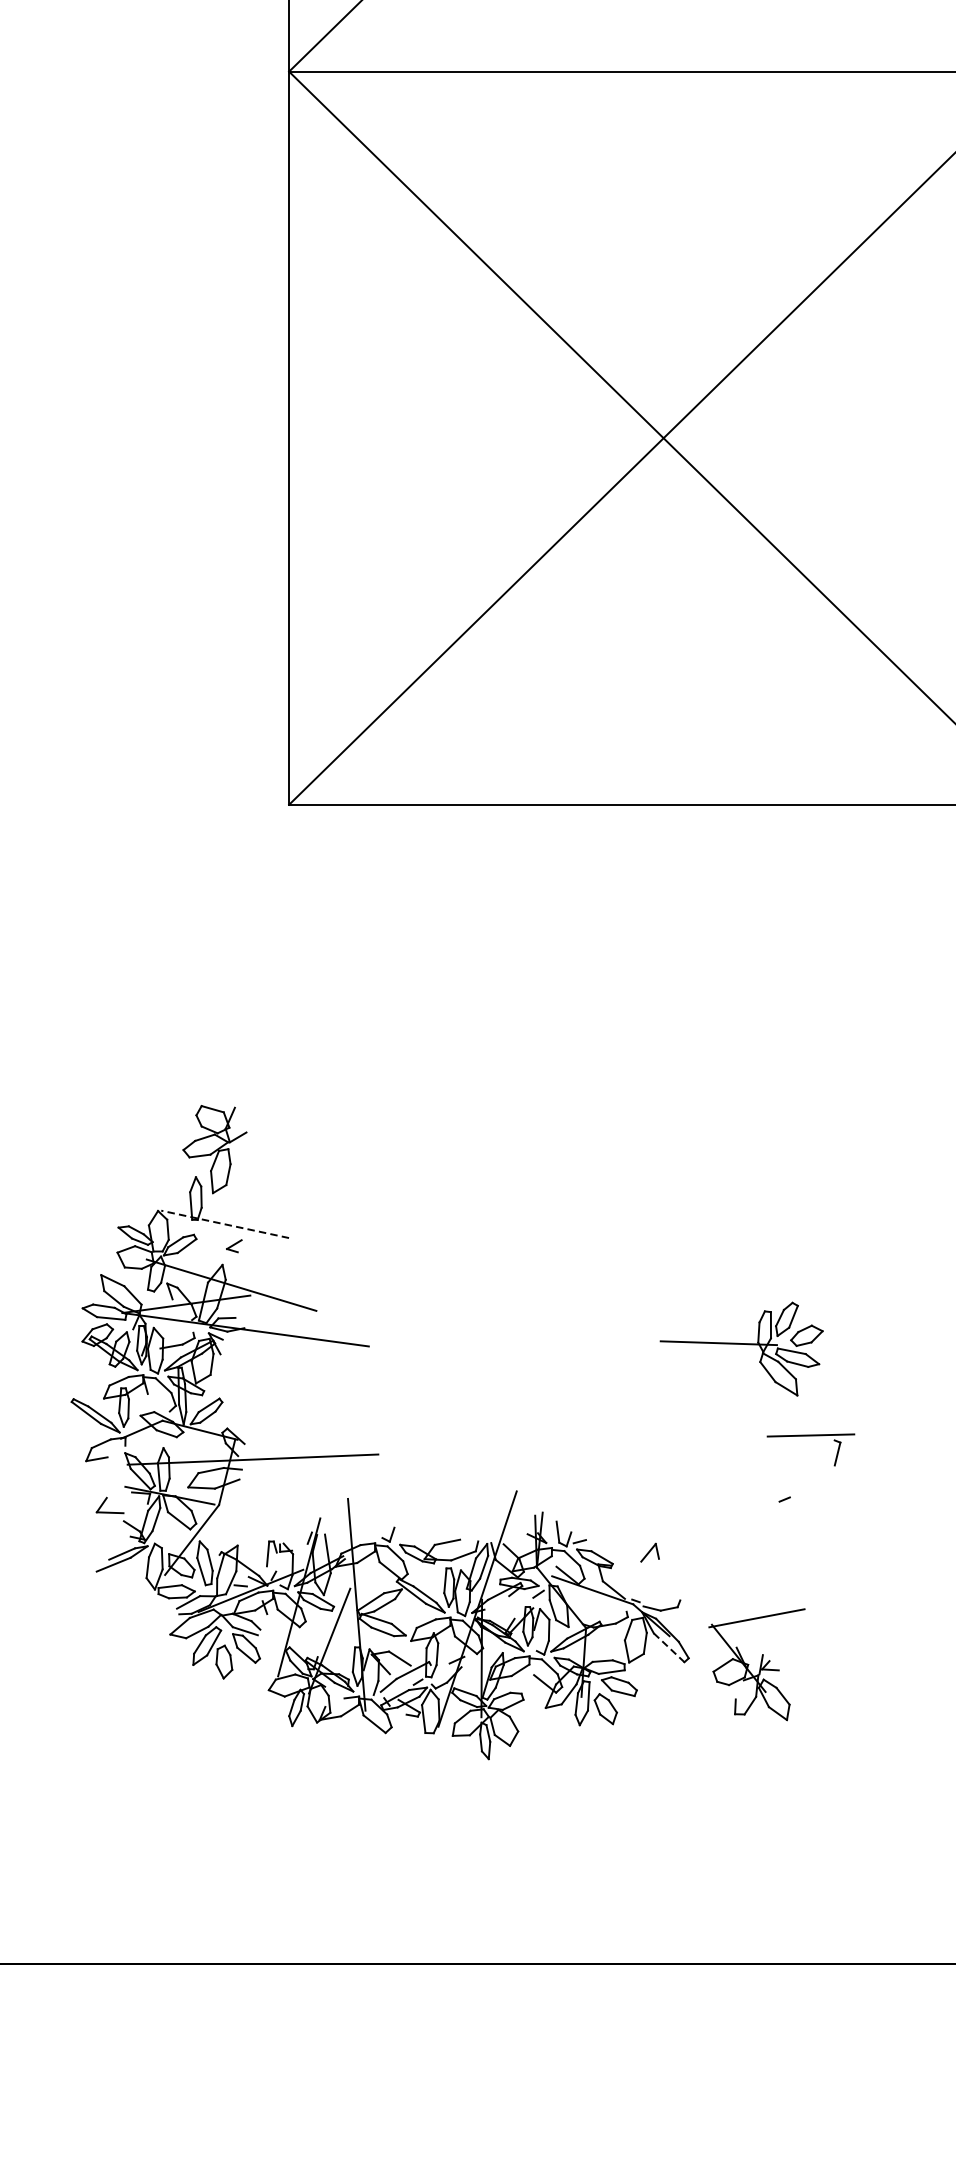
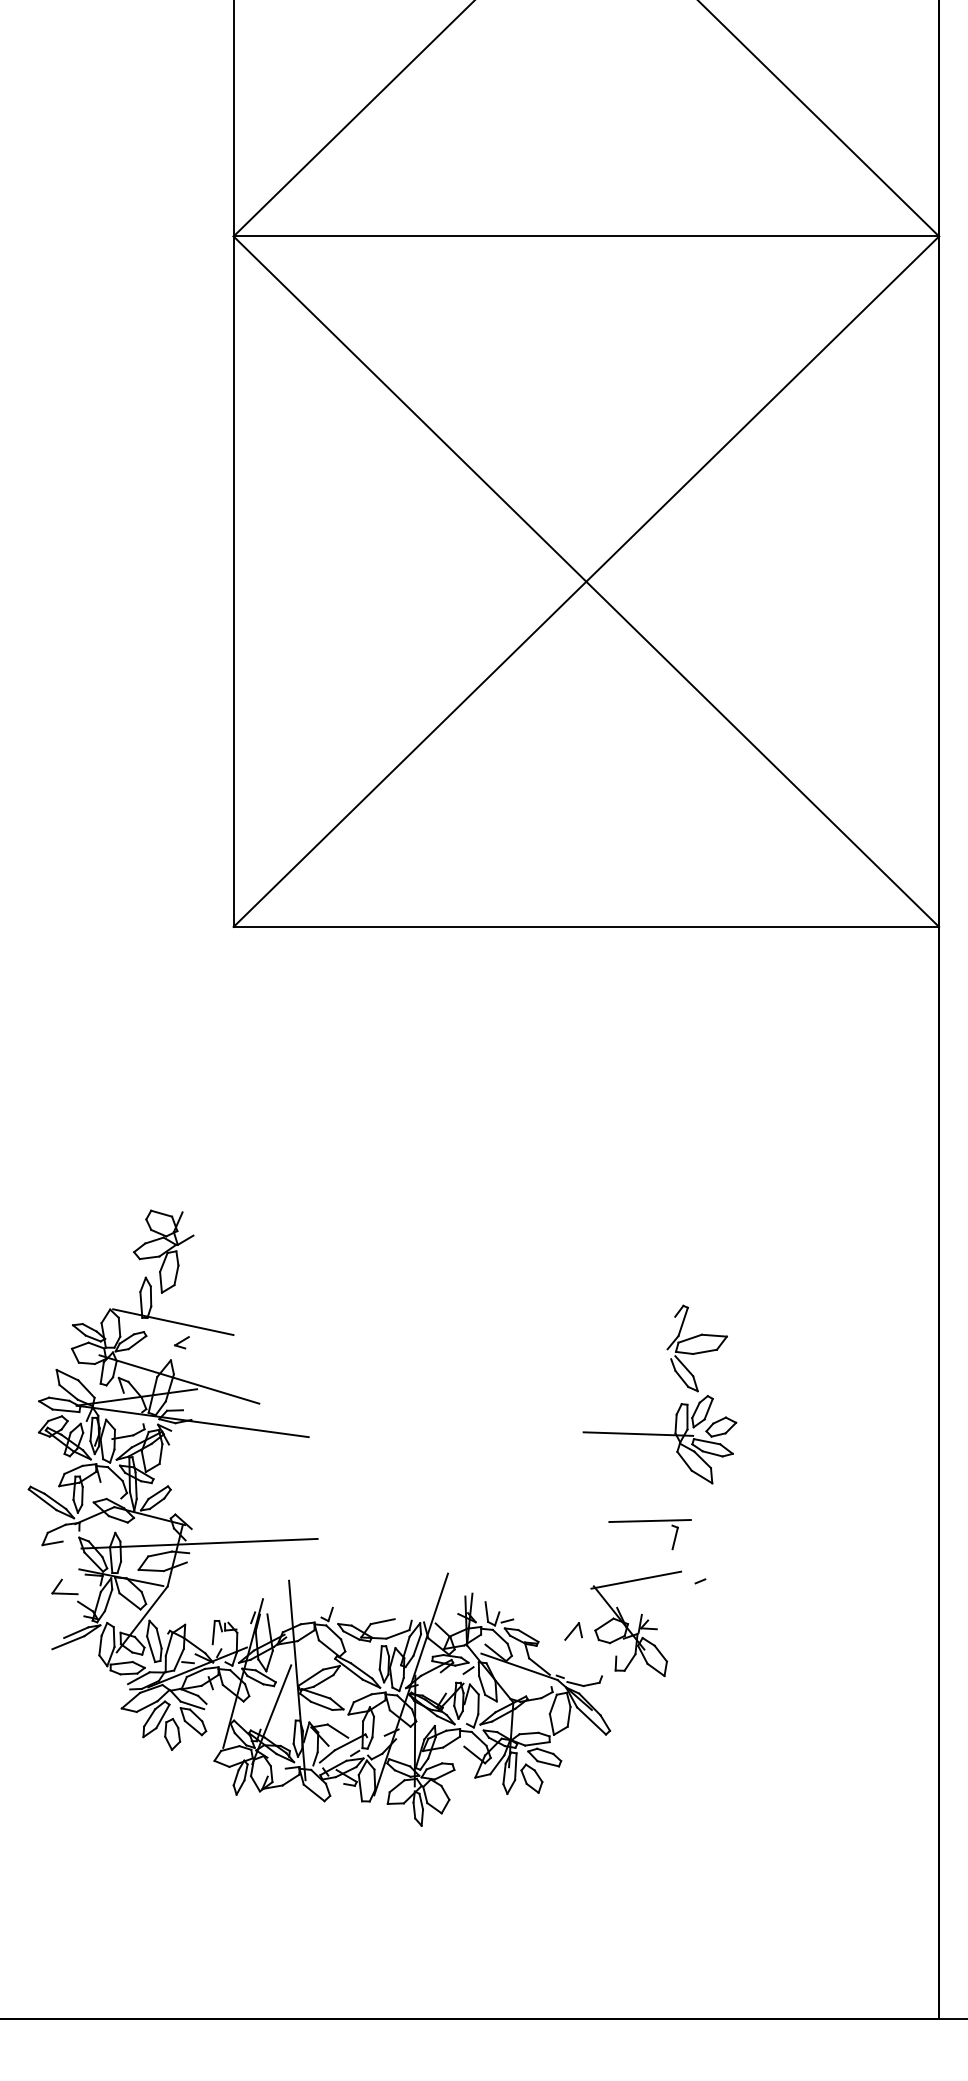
line: (225, 1224) -> (173, 1322), dashed -> solid
part: (780, 1252) -> (696, 1348), added
part: (810, 1436) -> (649, 1521), moved
line: (669, 1647) -> (591, 1720), dashed -> solid
part: (756, 1664) -> (635, 1623), moved

